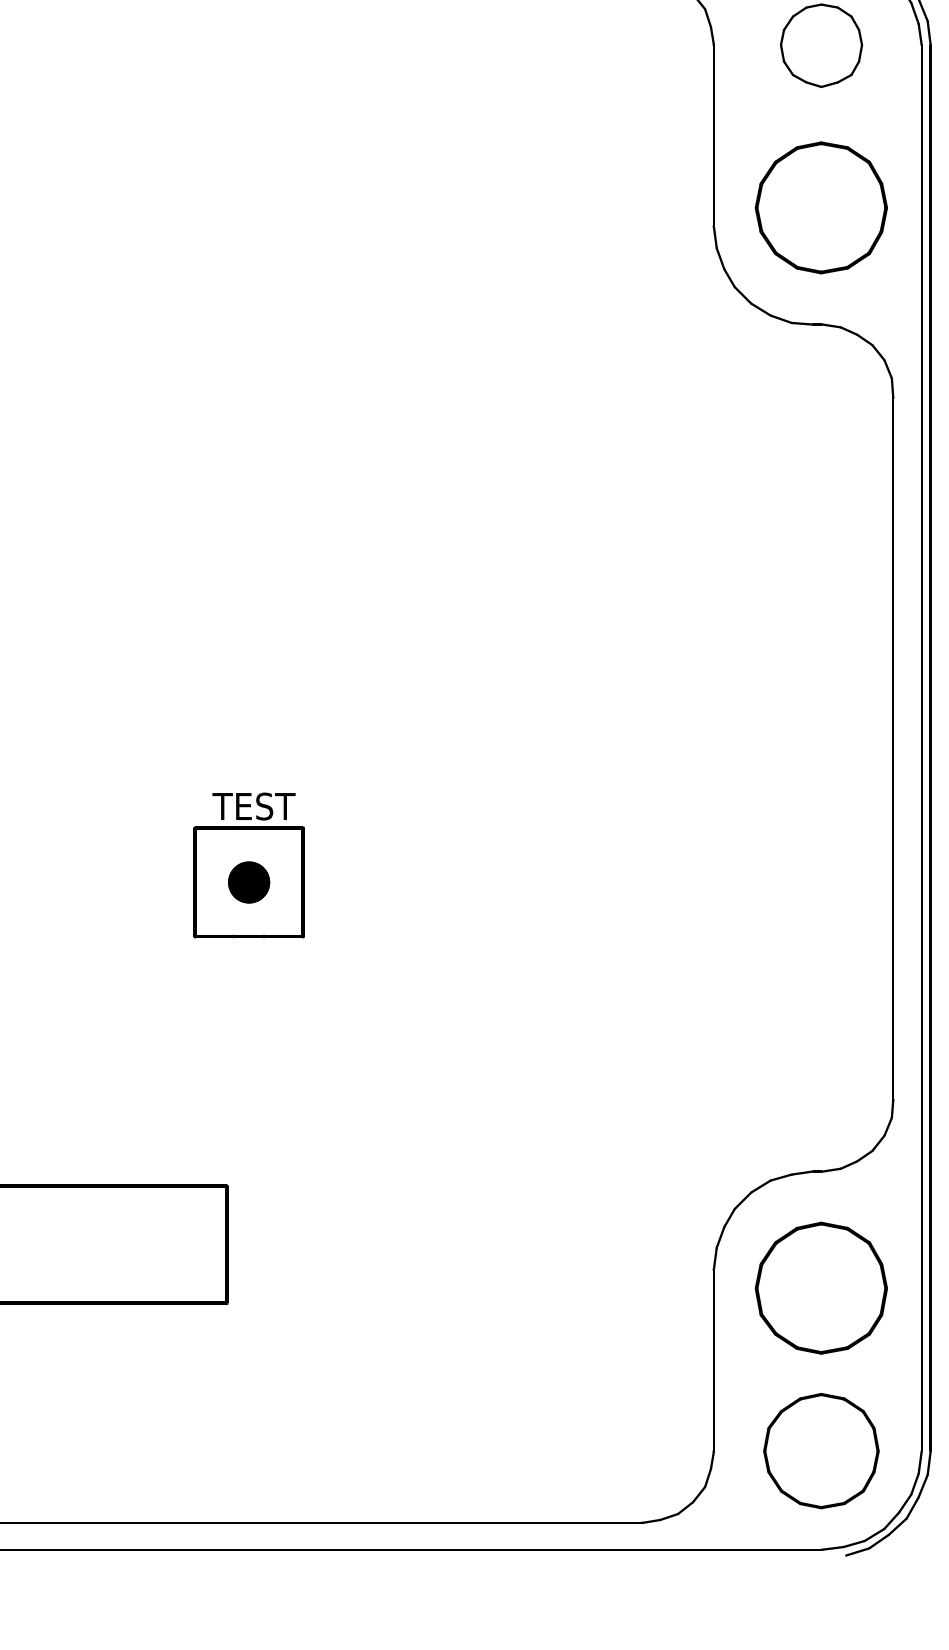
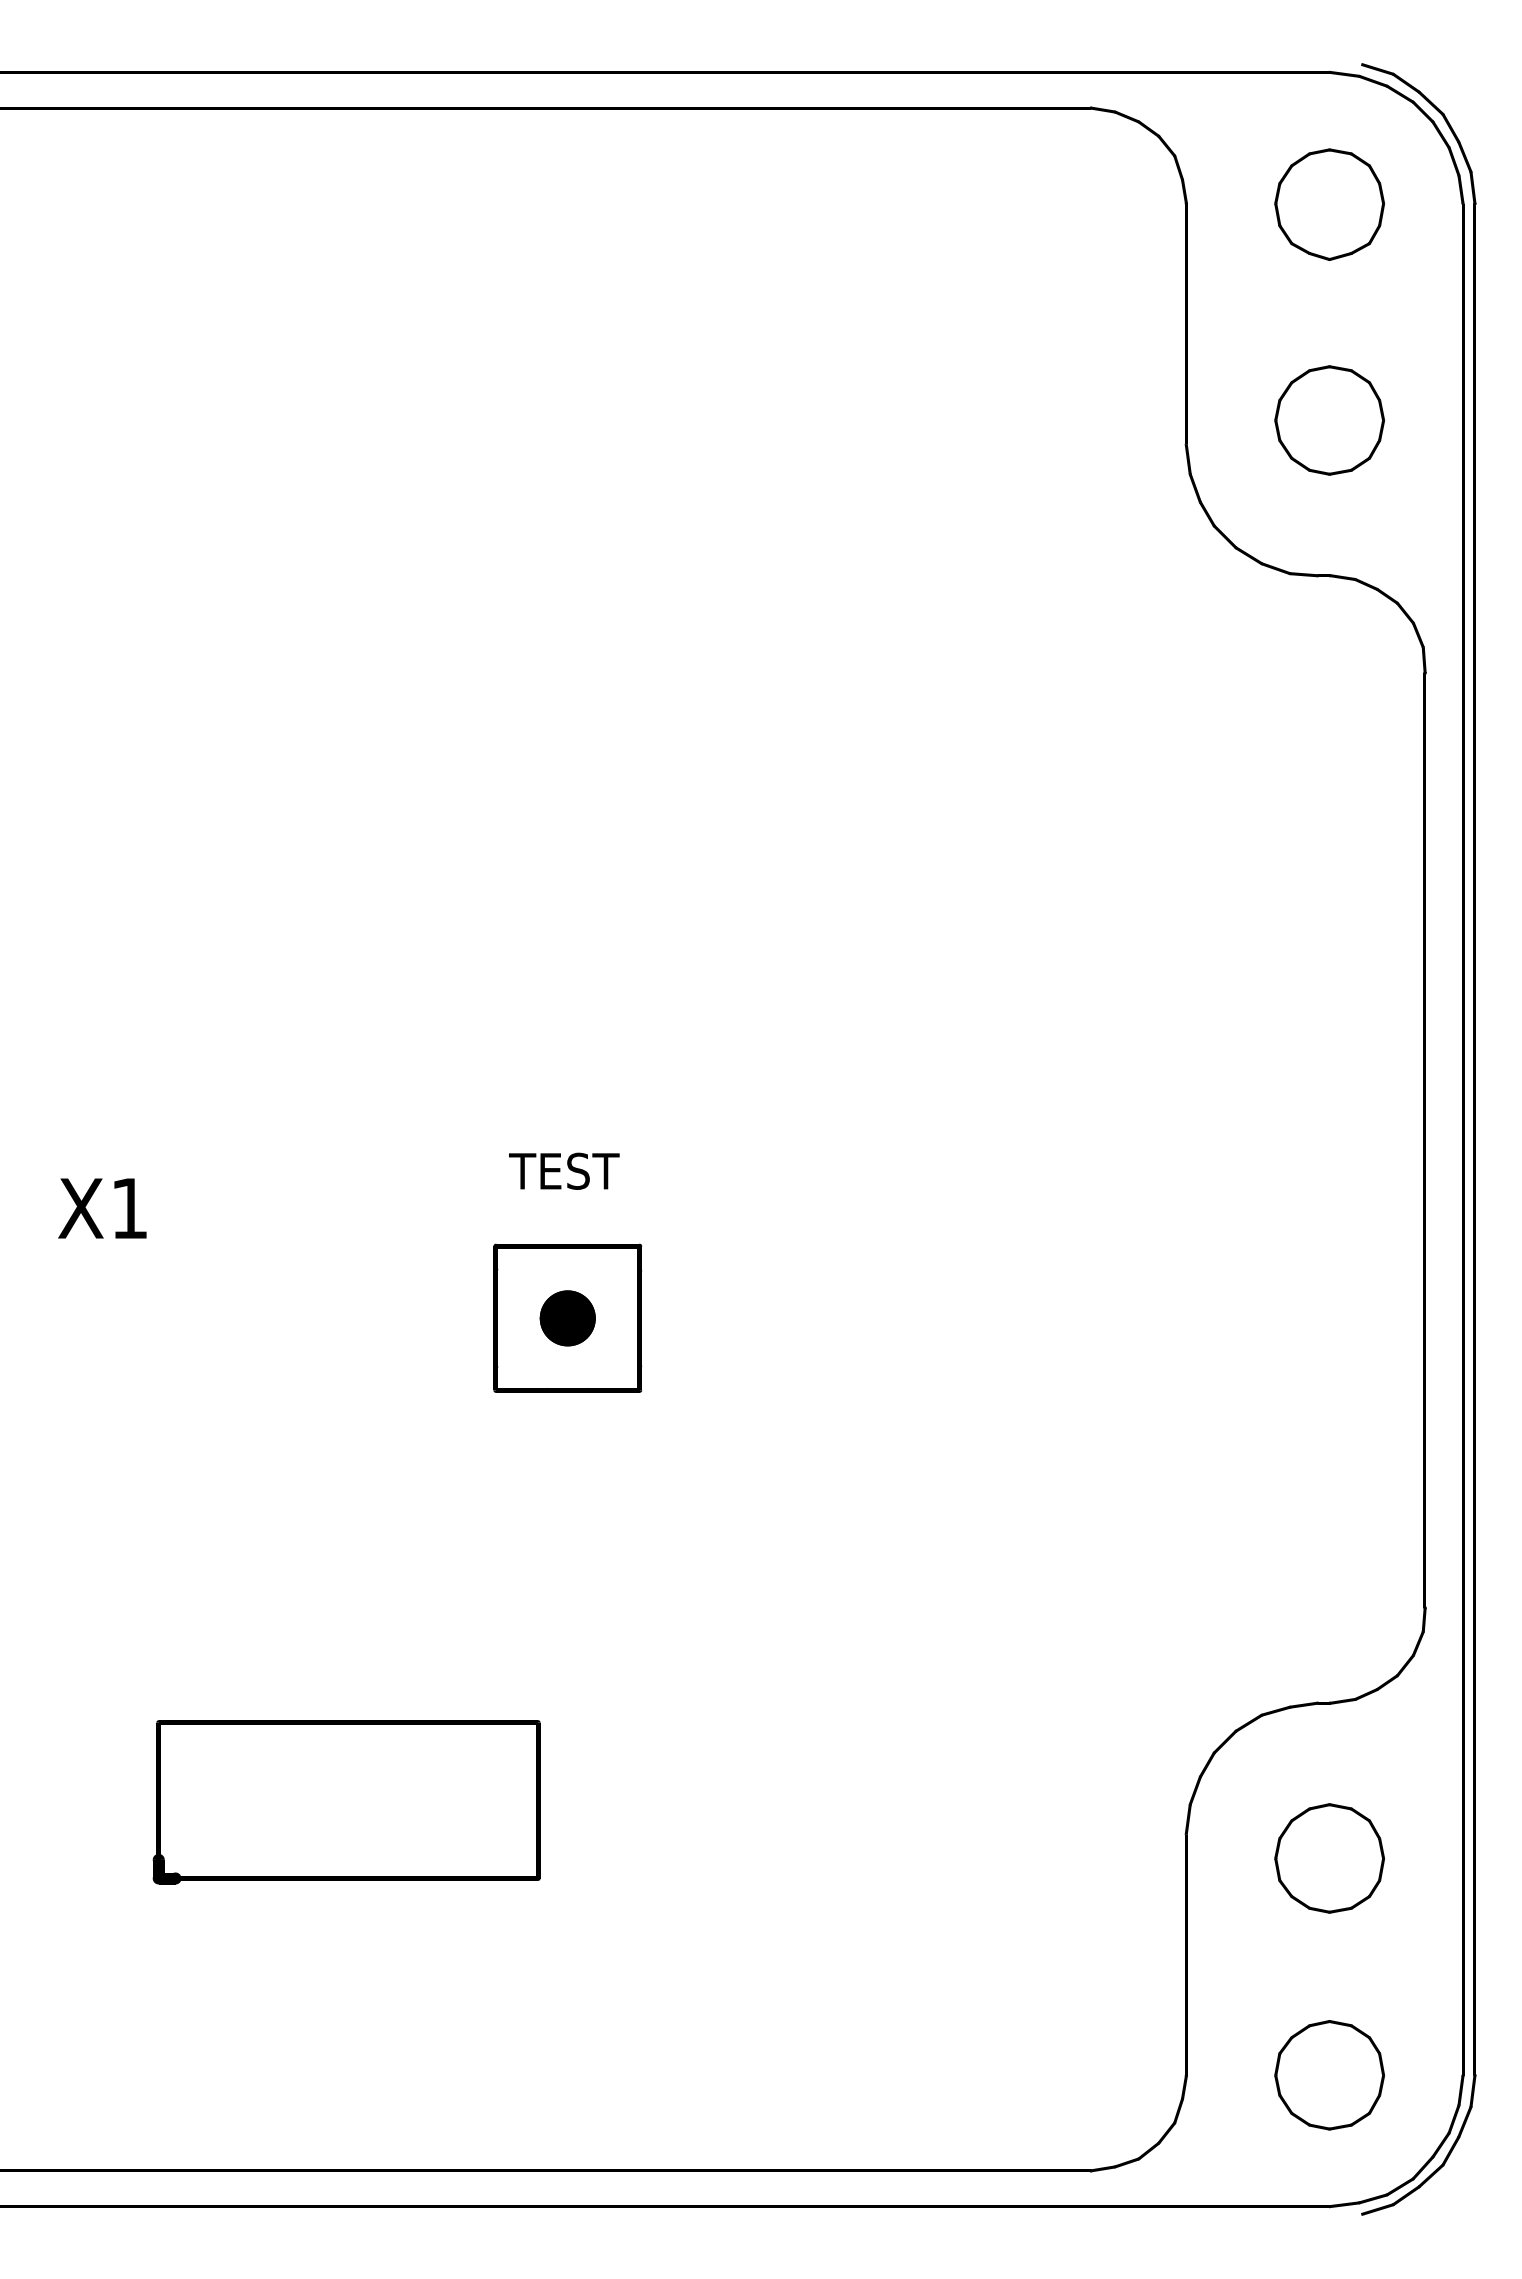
part: (821, 207) -> (1329, 420), size x0.62
text: (254, 805) -> (564, 1170), moved
part: (821, 1288) -> (1329, 1858), size x0.62
part: (821, 1451) -> (1329, 2075), size x0.71

